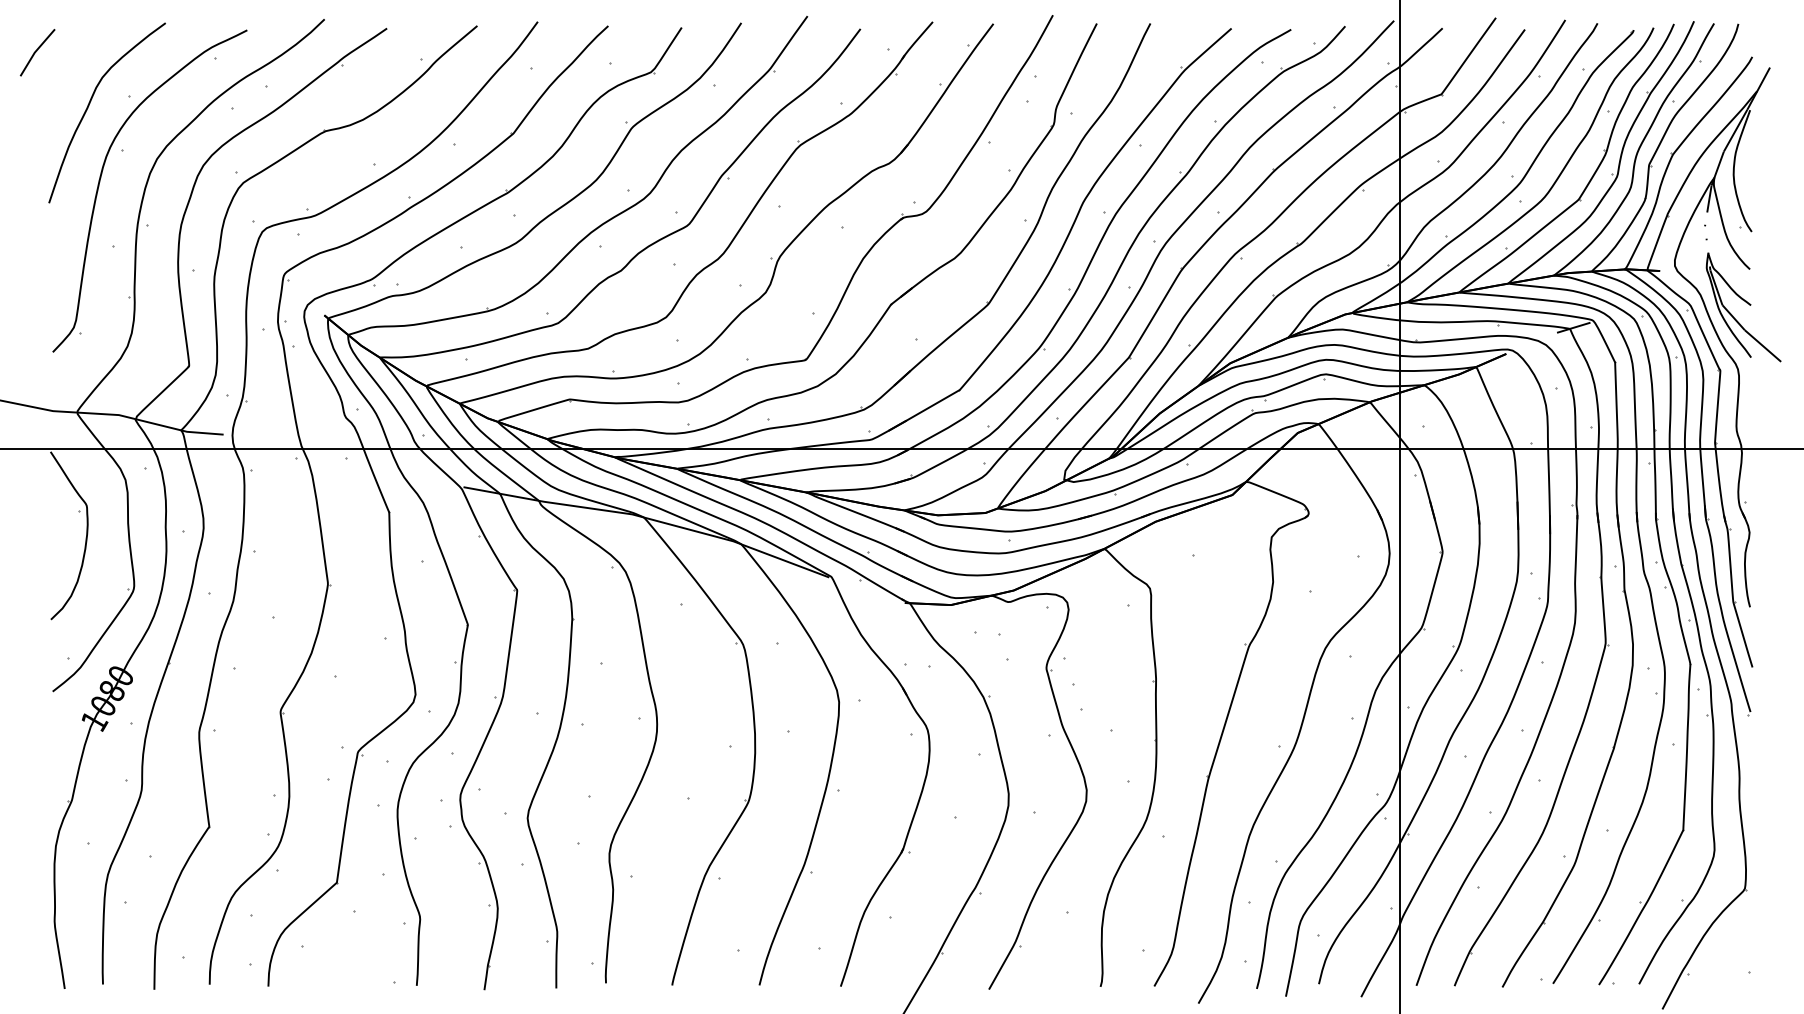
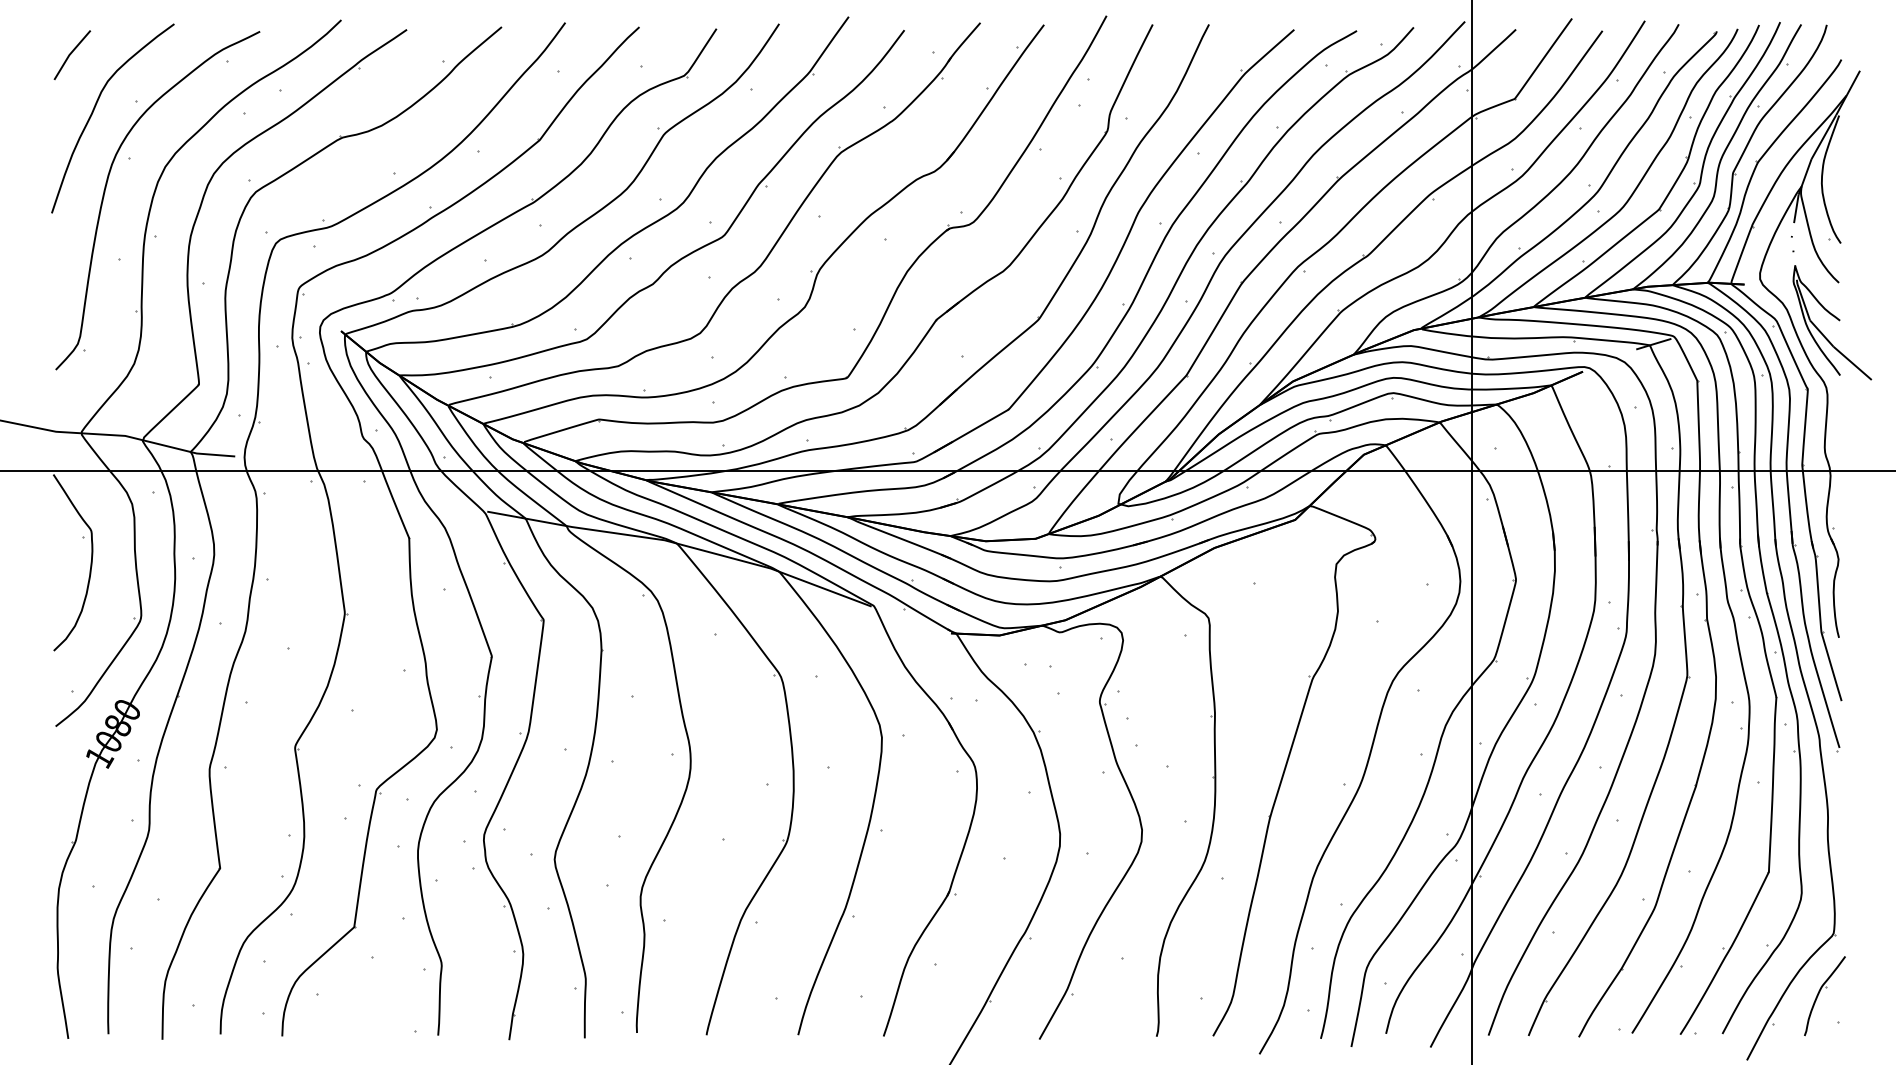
line: (37, 51) -> (72, 53), moved
part: (1736, 948) -> (1824, 996), added

